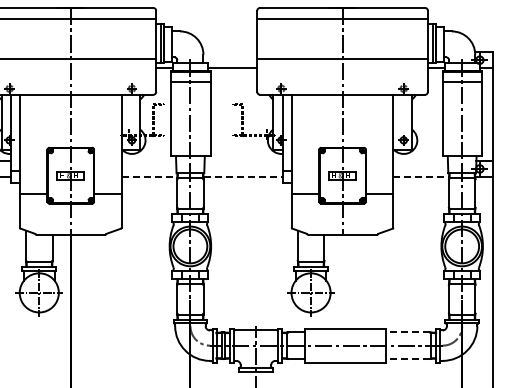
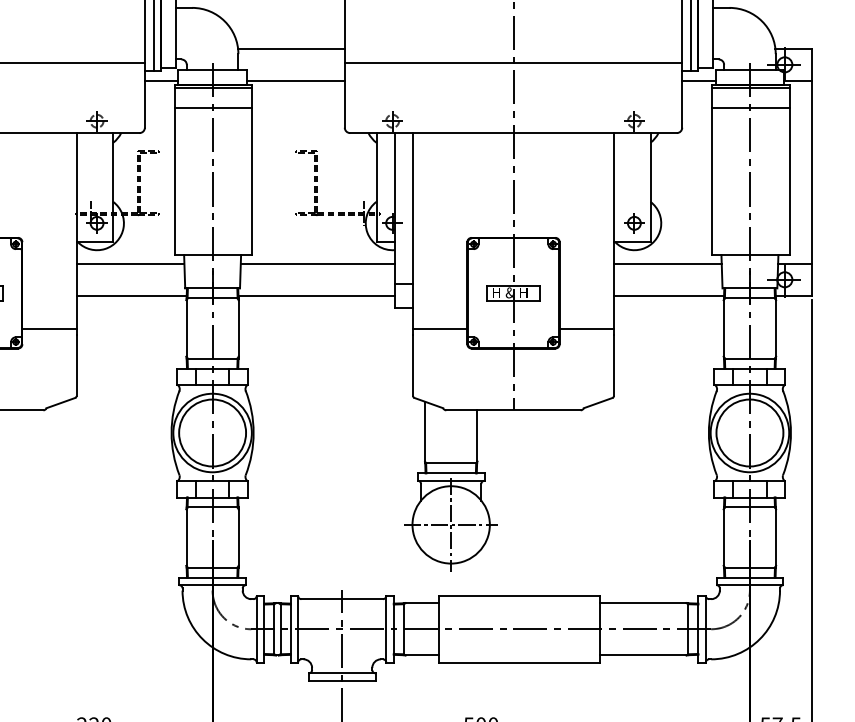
line: (230, 52) -> (291, 49), added
line: (148, 160) -> (129, 263), added
line: (243, 160) -> (317, 263), added
line: (420, 160) -> (667, 263), added
line: (149, 177) -> (131, 296), dashed -> solid
line: (243, 177) -> (317, 296), dashed -> solid
line: (421, 177) -> (669, 296), dashed -> solid
line: (408, 332) -> (643, 603), dashed -> solid
line: (408, 358) -> (643, 654), dashed -> solid

